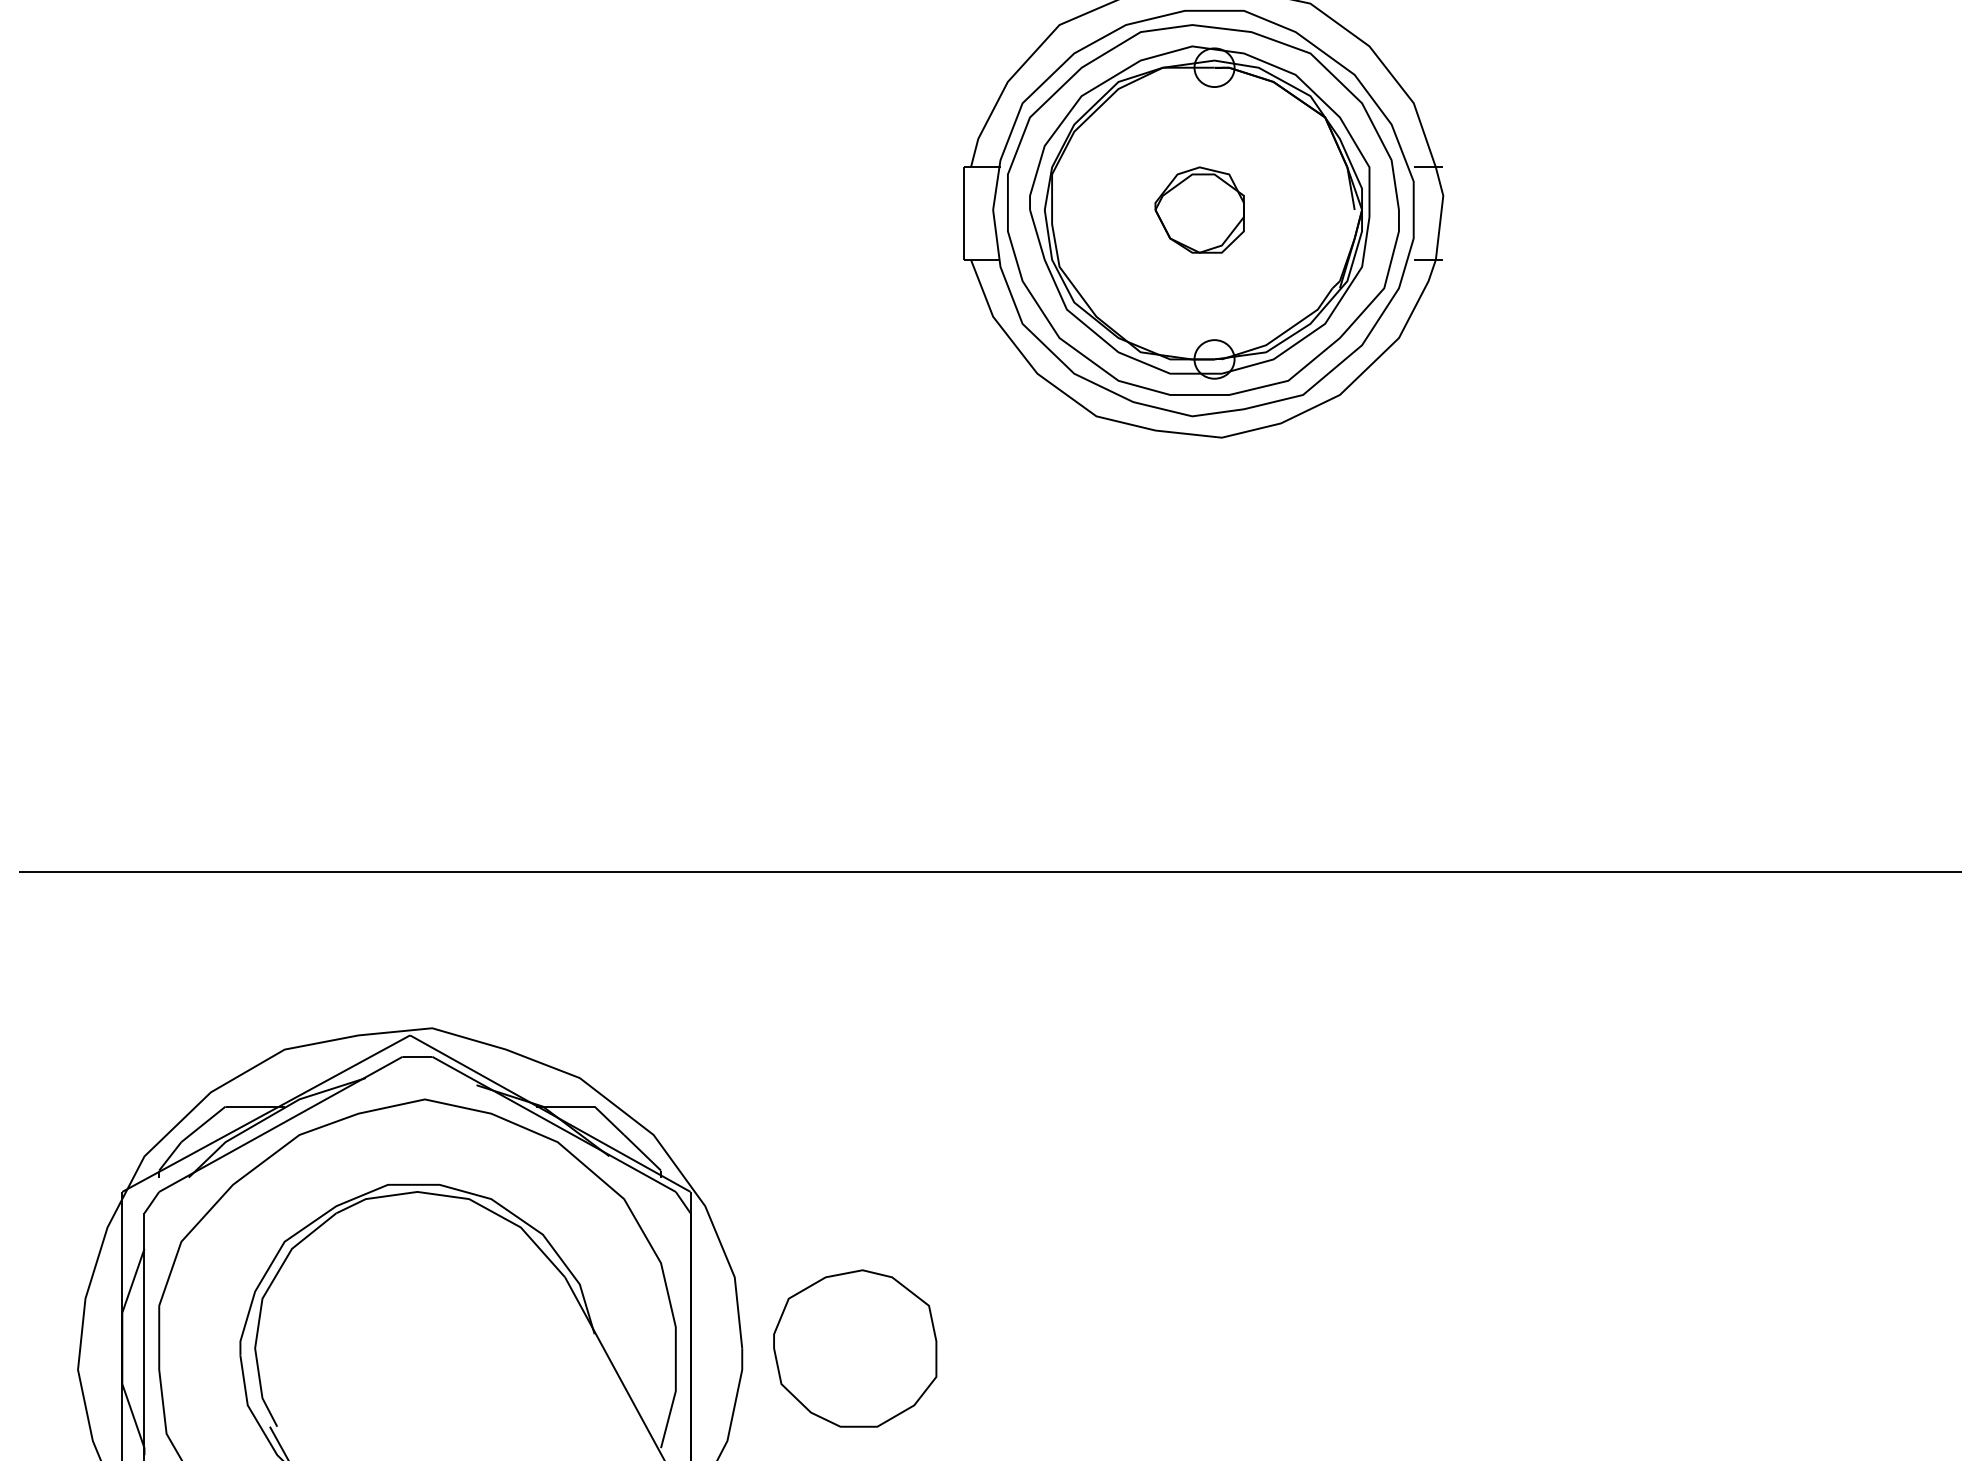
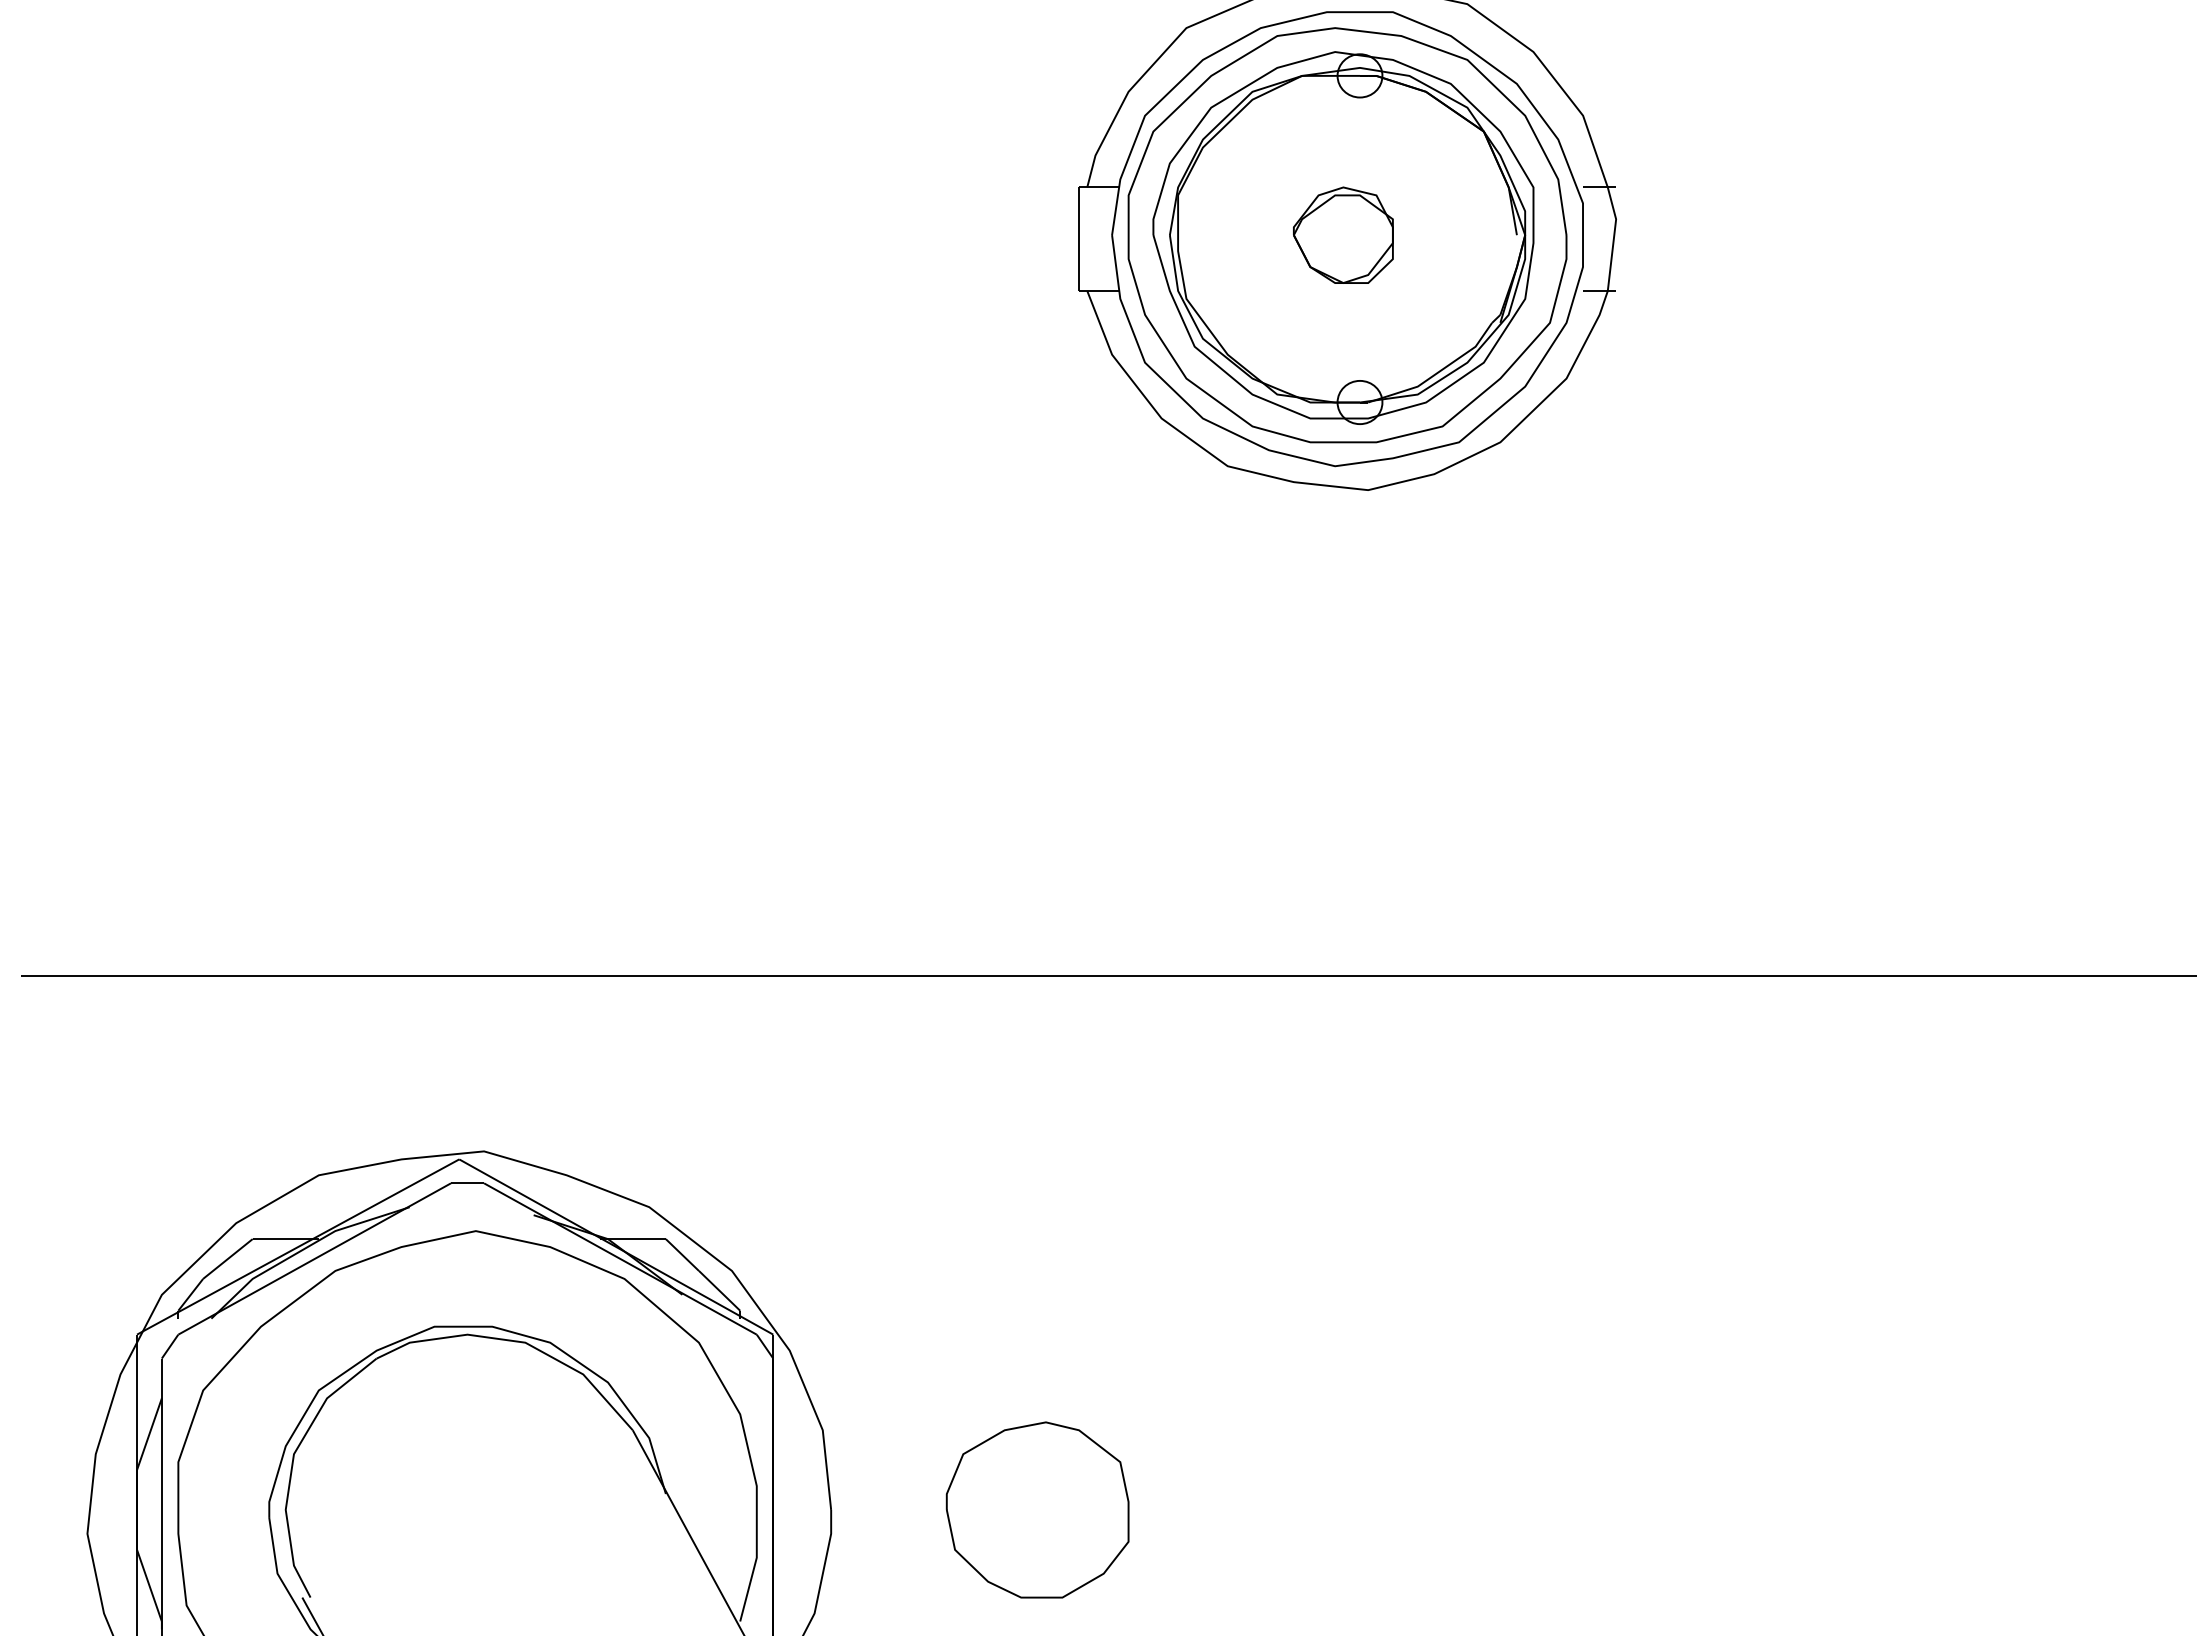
part: (855, 1348) -> (1037, 1509), moved

